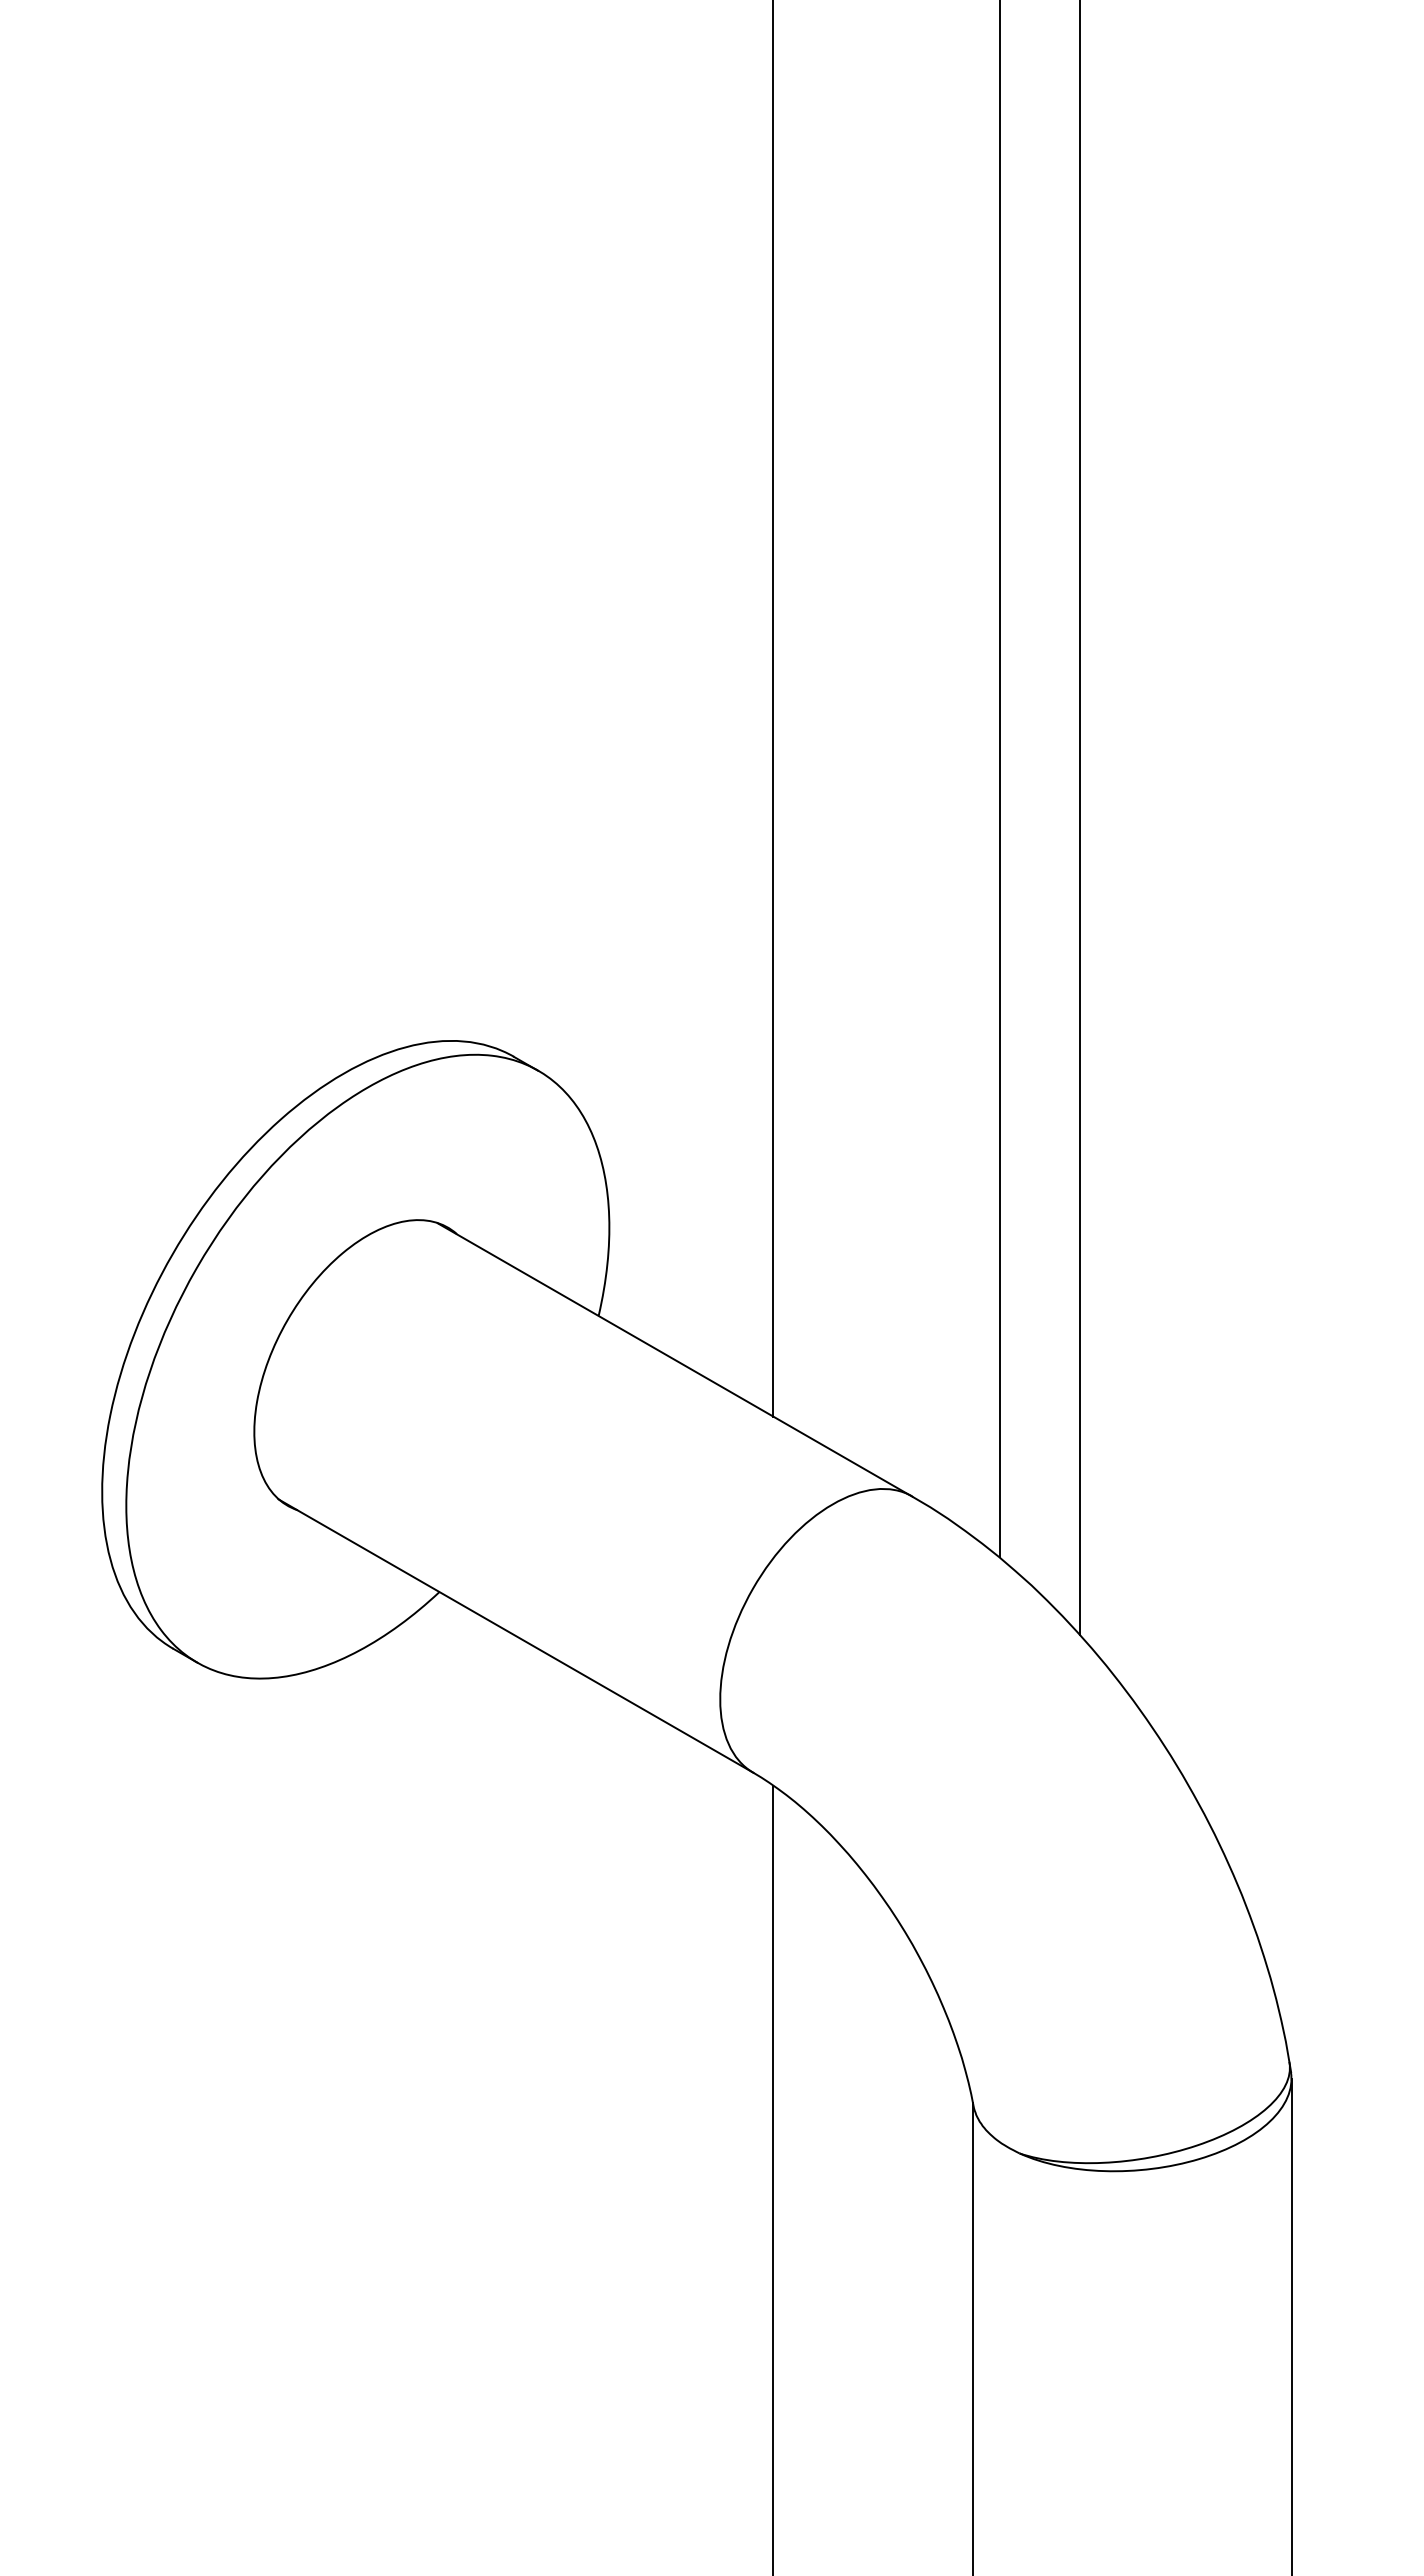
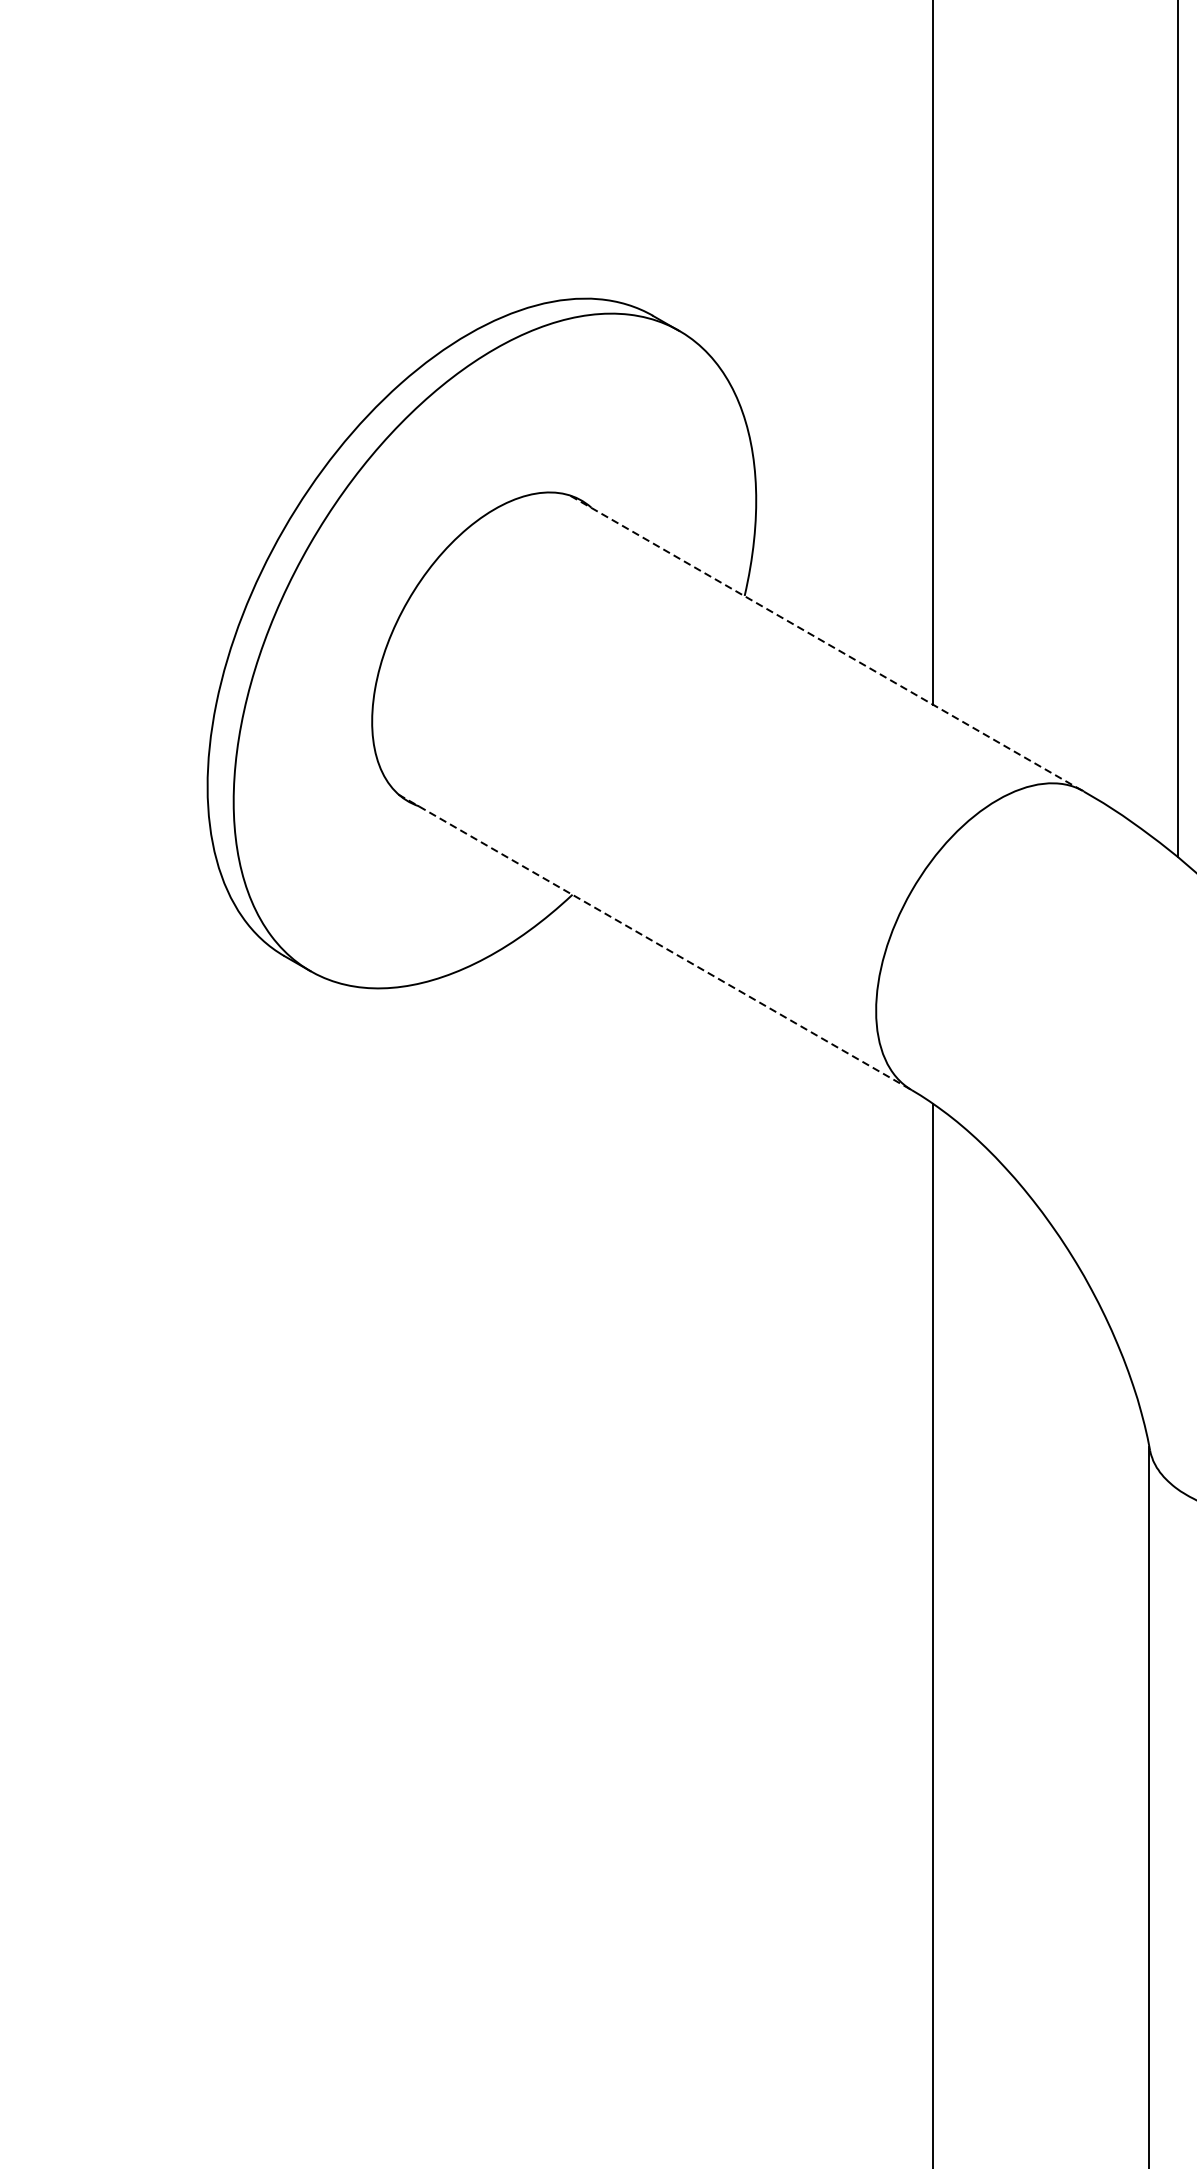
line: (675, 1359) -> (827, 643), solid -> dashed
line: (516, 1636) -> (655, 942), solid -> dashed

